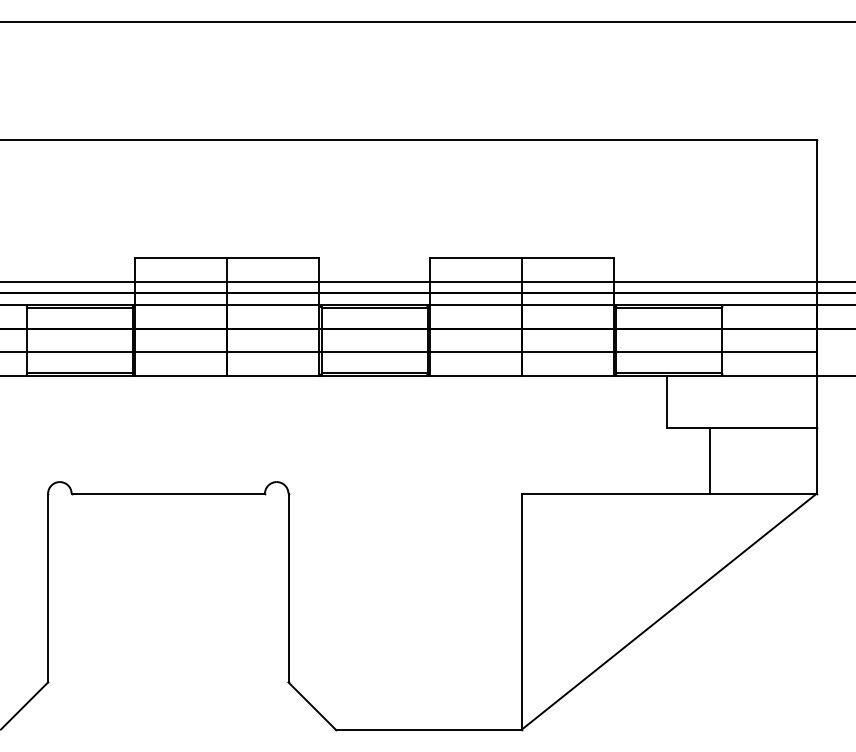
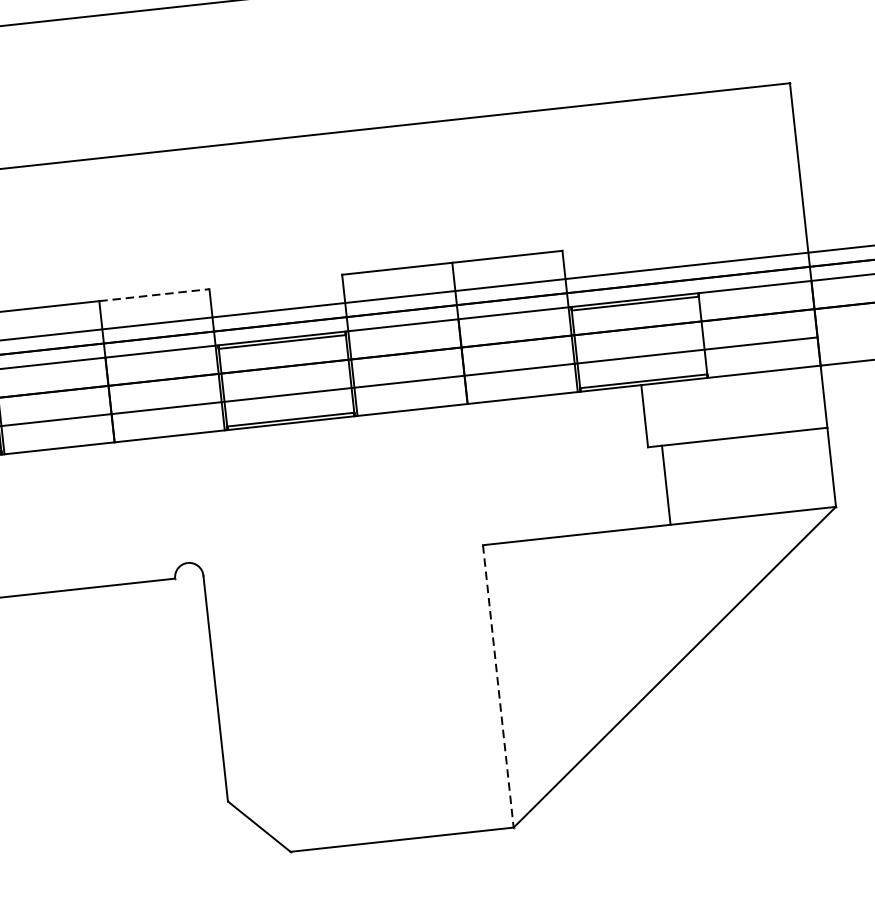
line: (273, 258) -> (154, 295), solid -> dashed
line: (710, 460) -> (666, 484), moved
line: (521, 611) -> (497, 686), solid -> dashed

